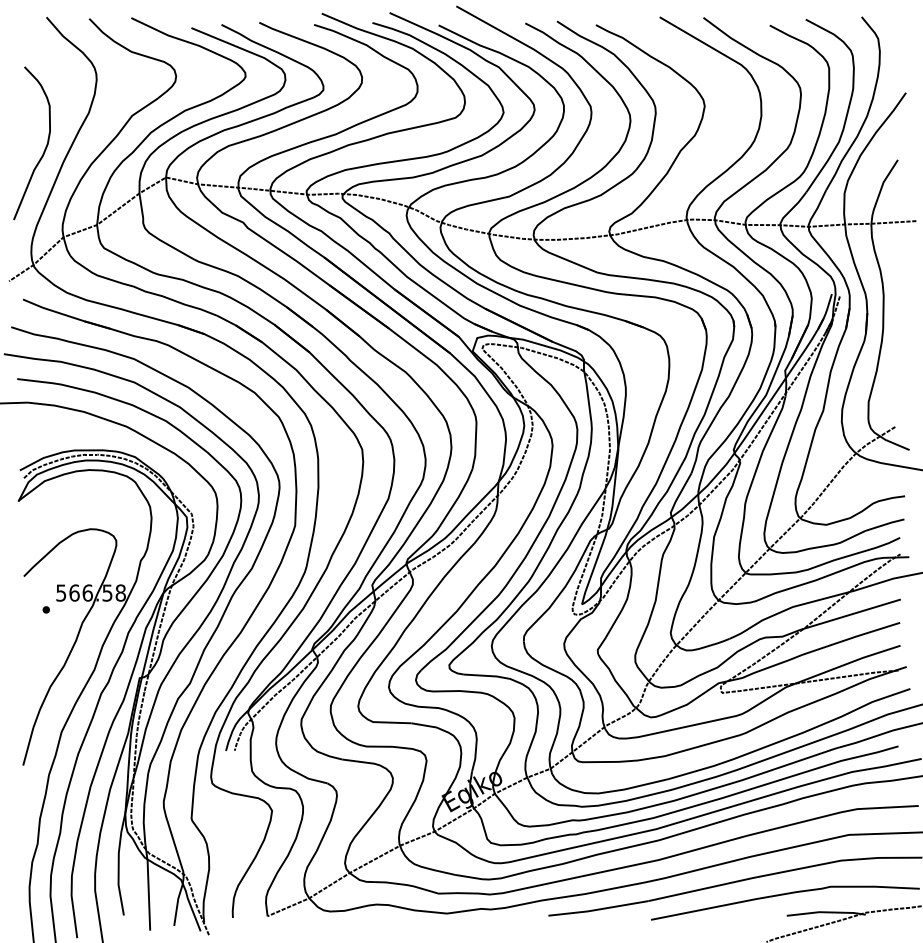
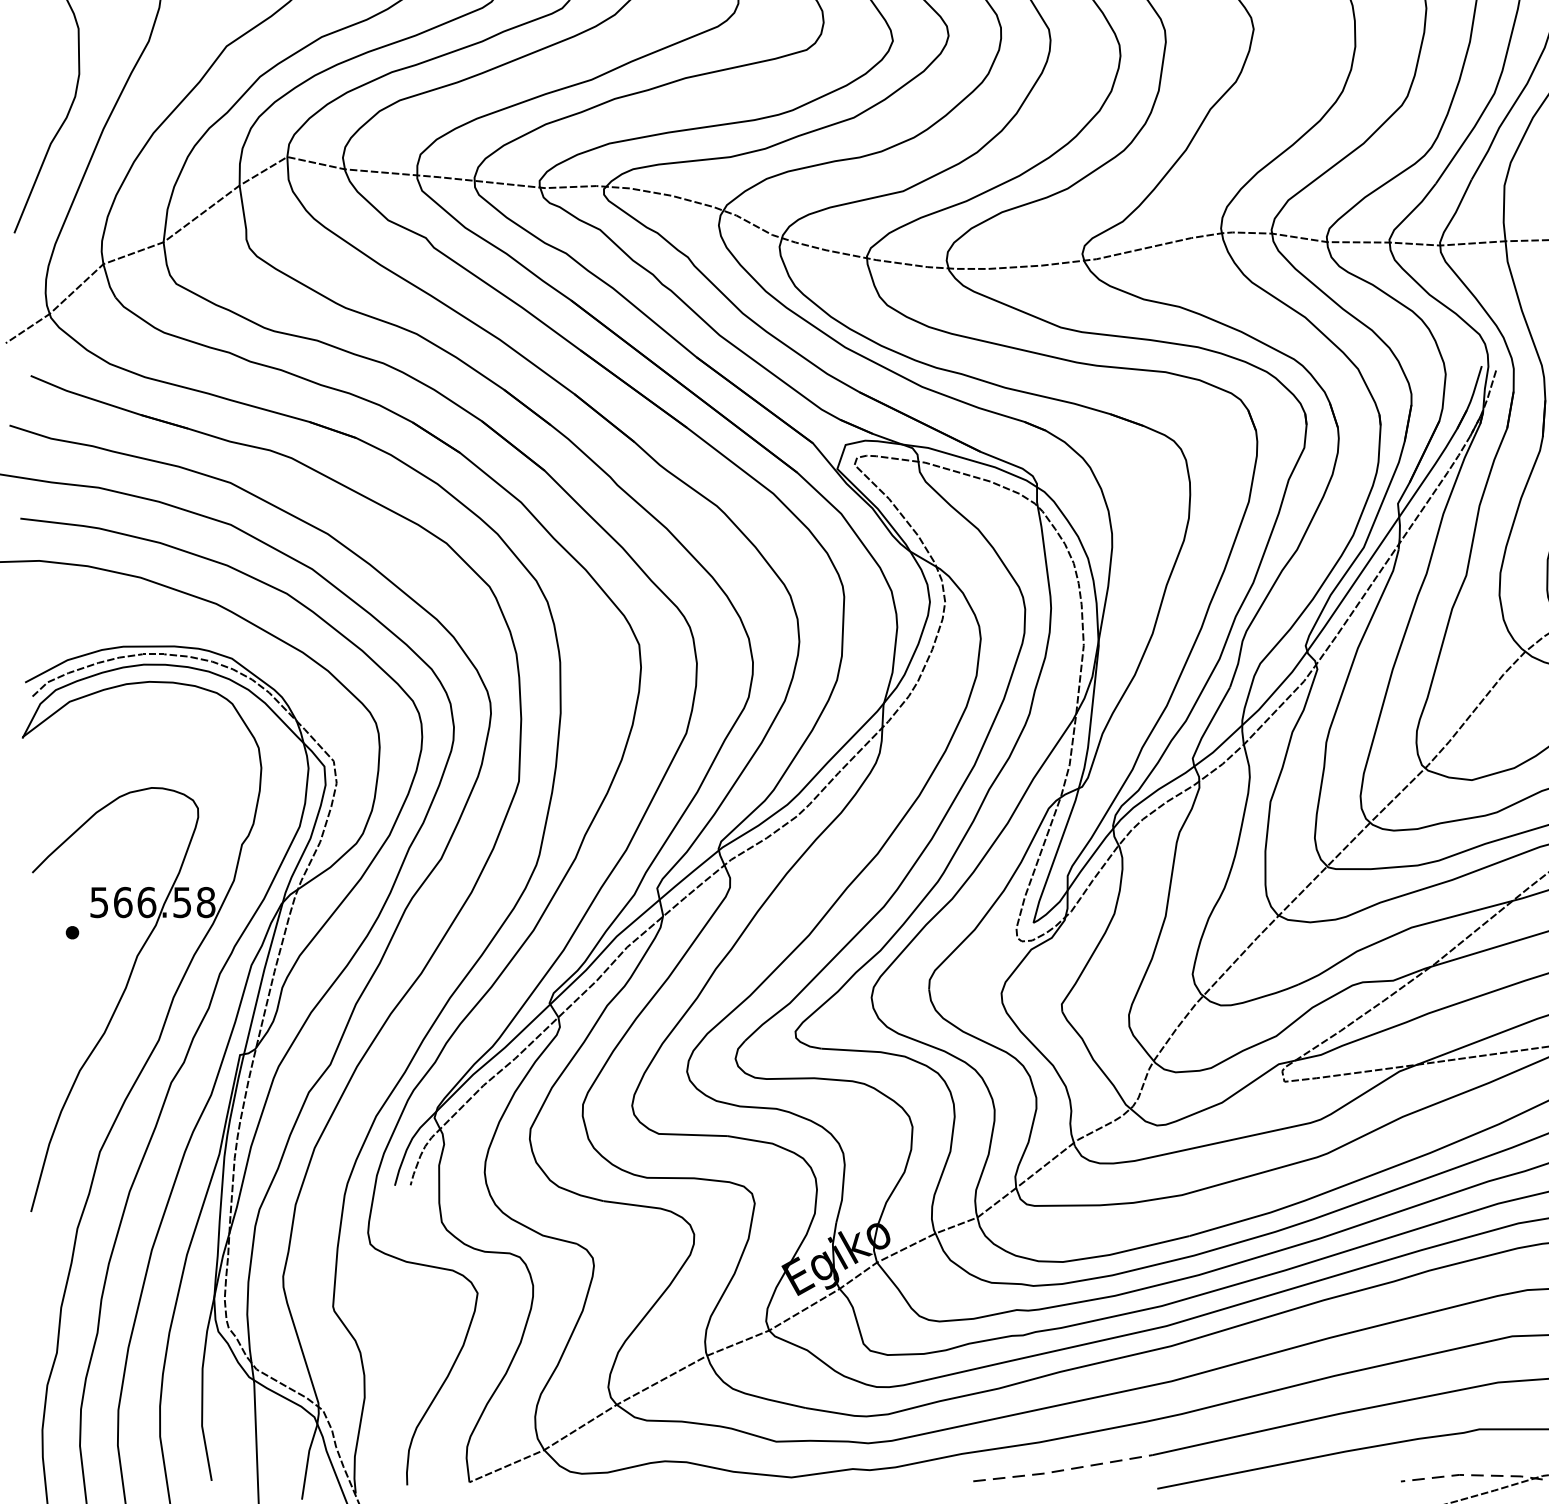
line: (598, 909) -> (1063, 1470), solid -> dashed
line: (826, 912) -> (1472, 1475), solid -> dashed

